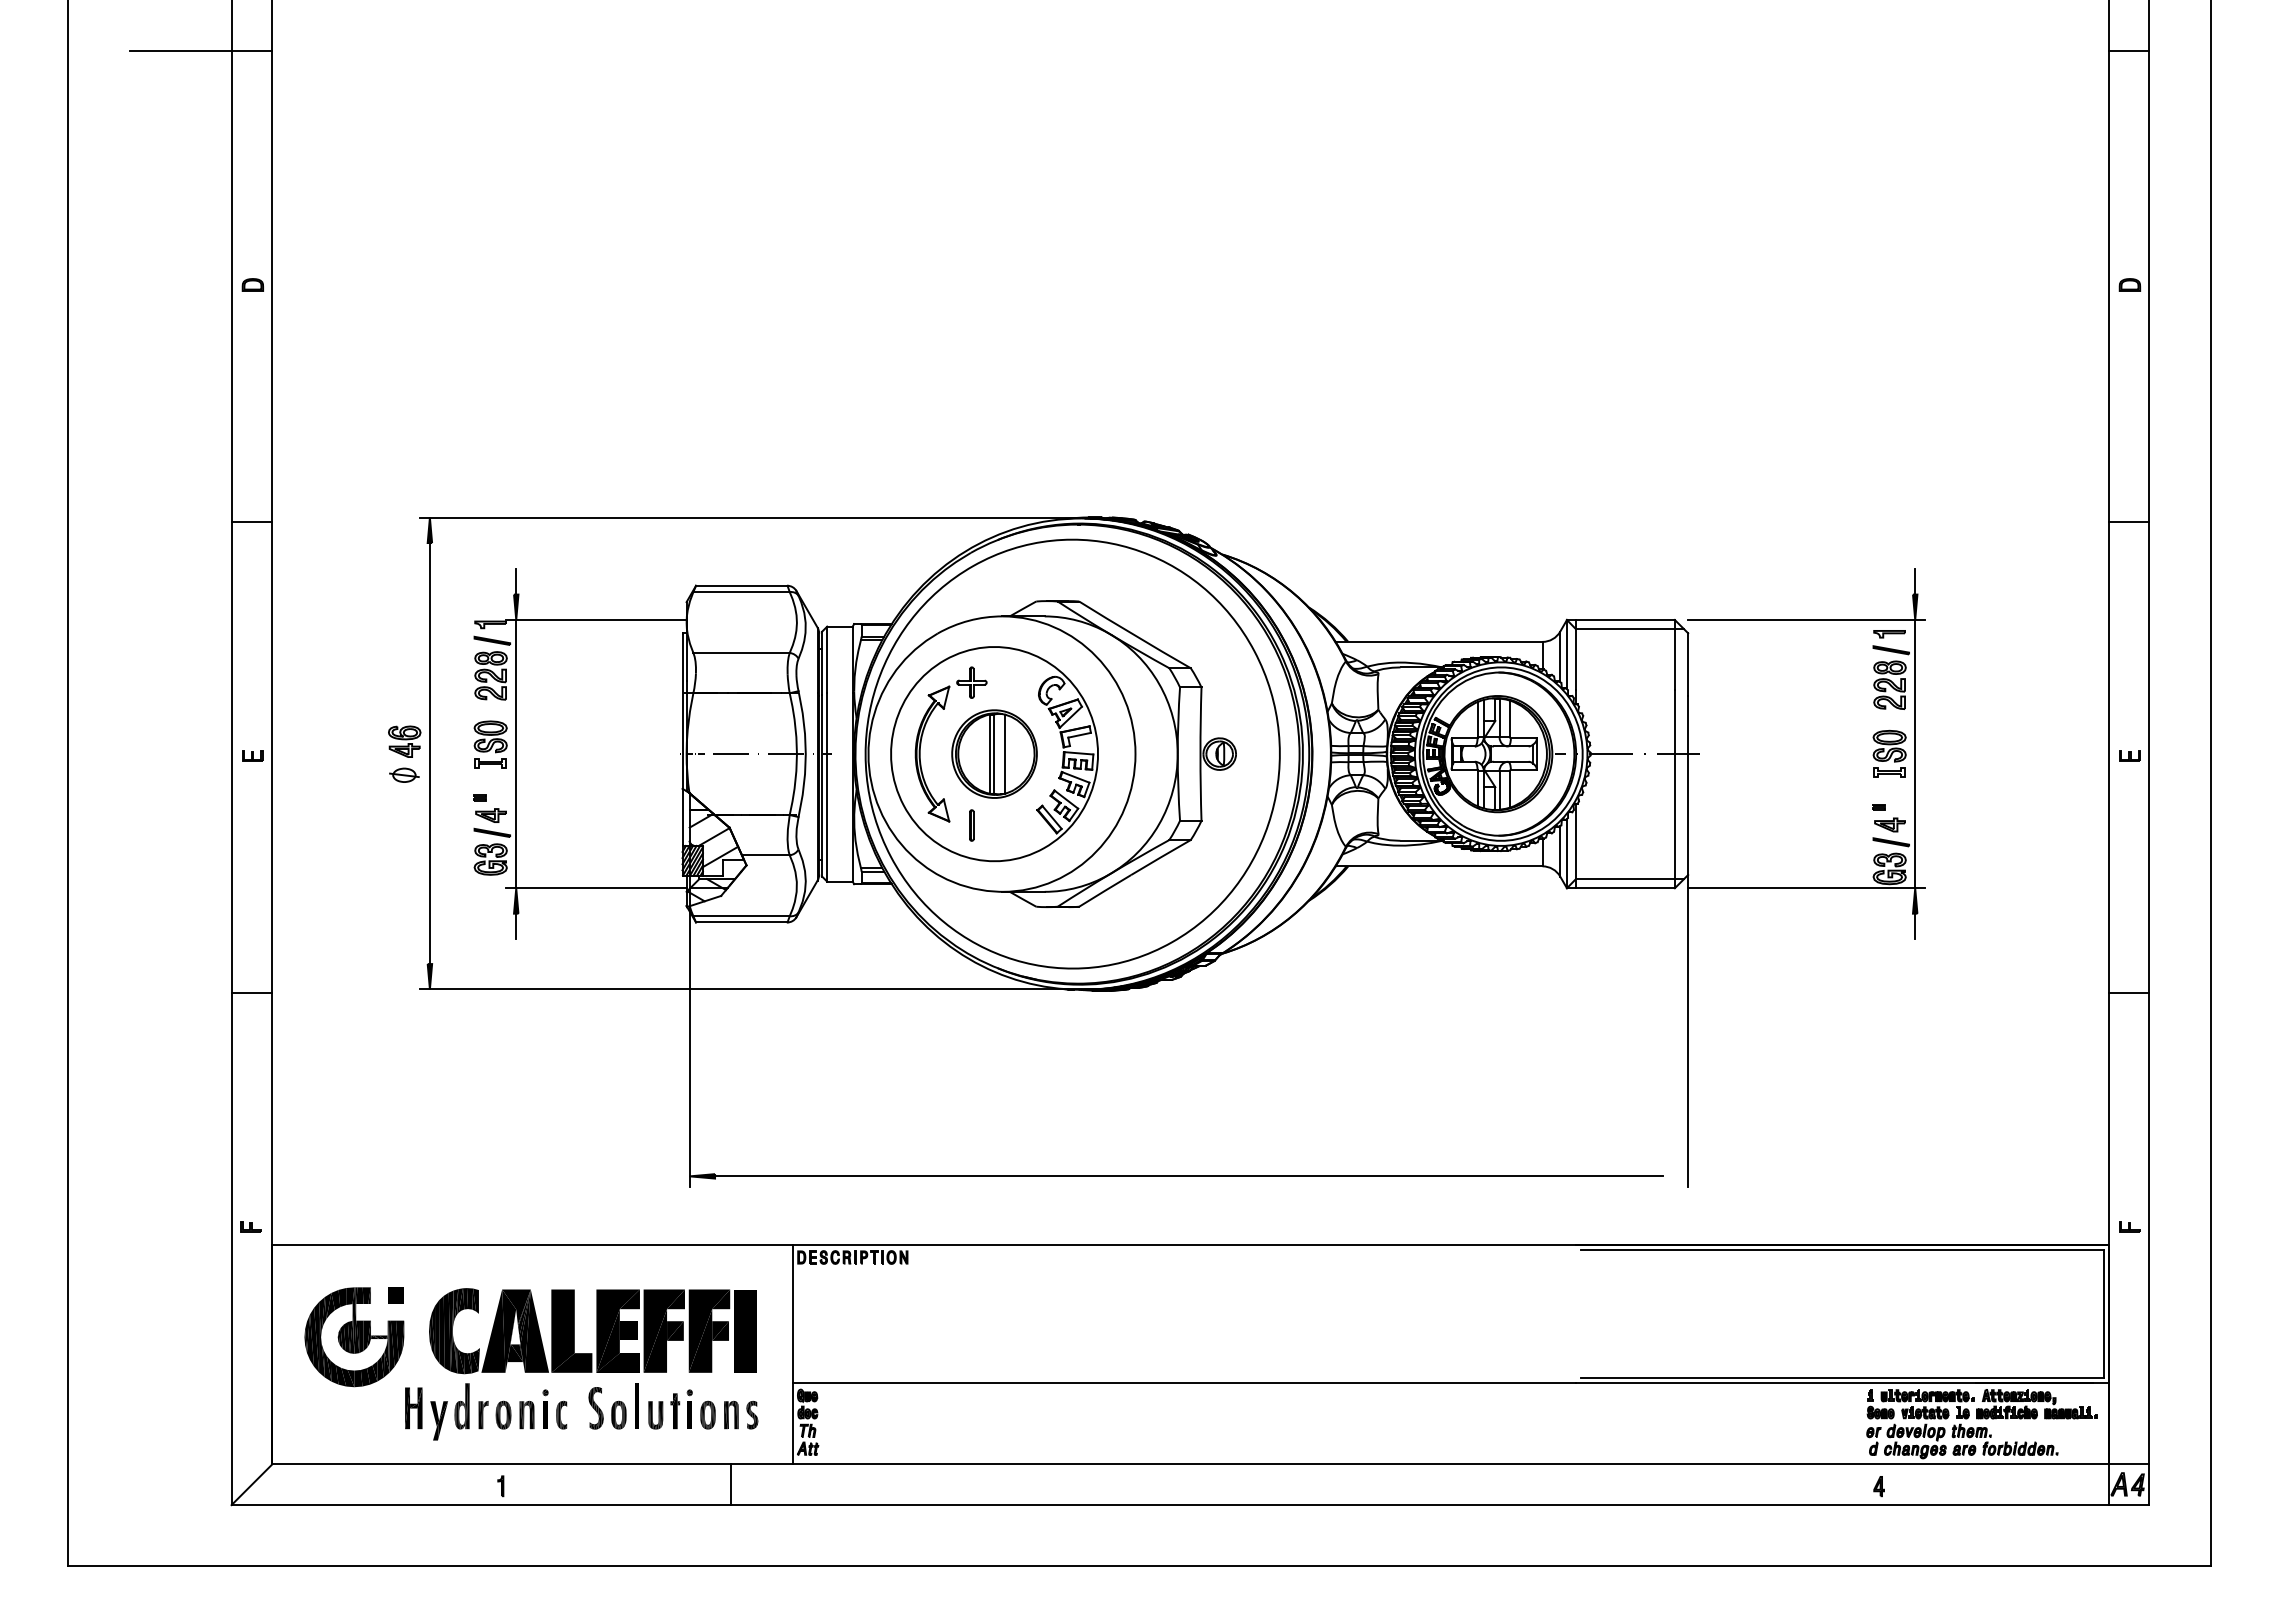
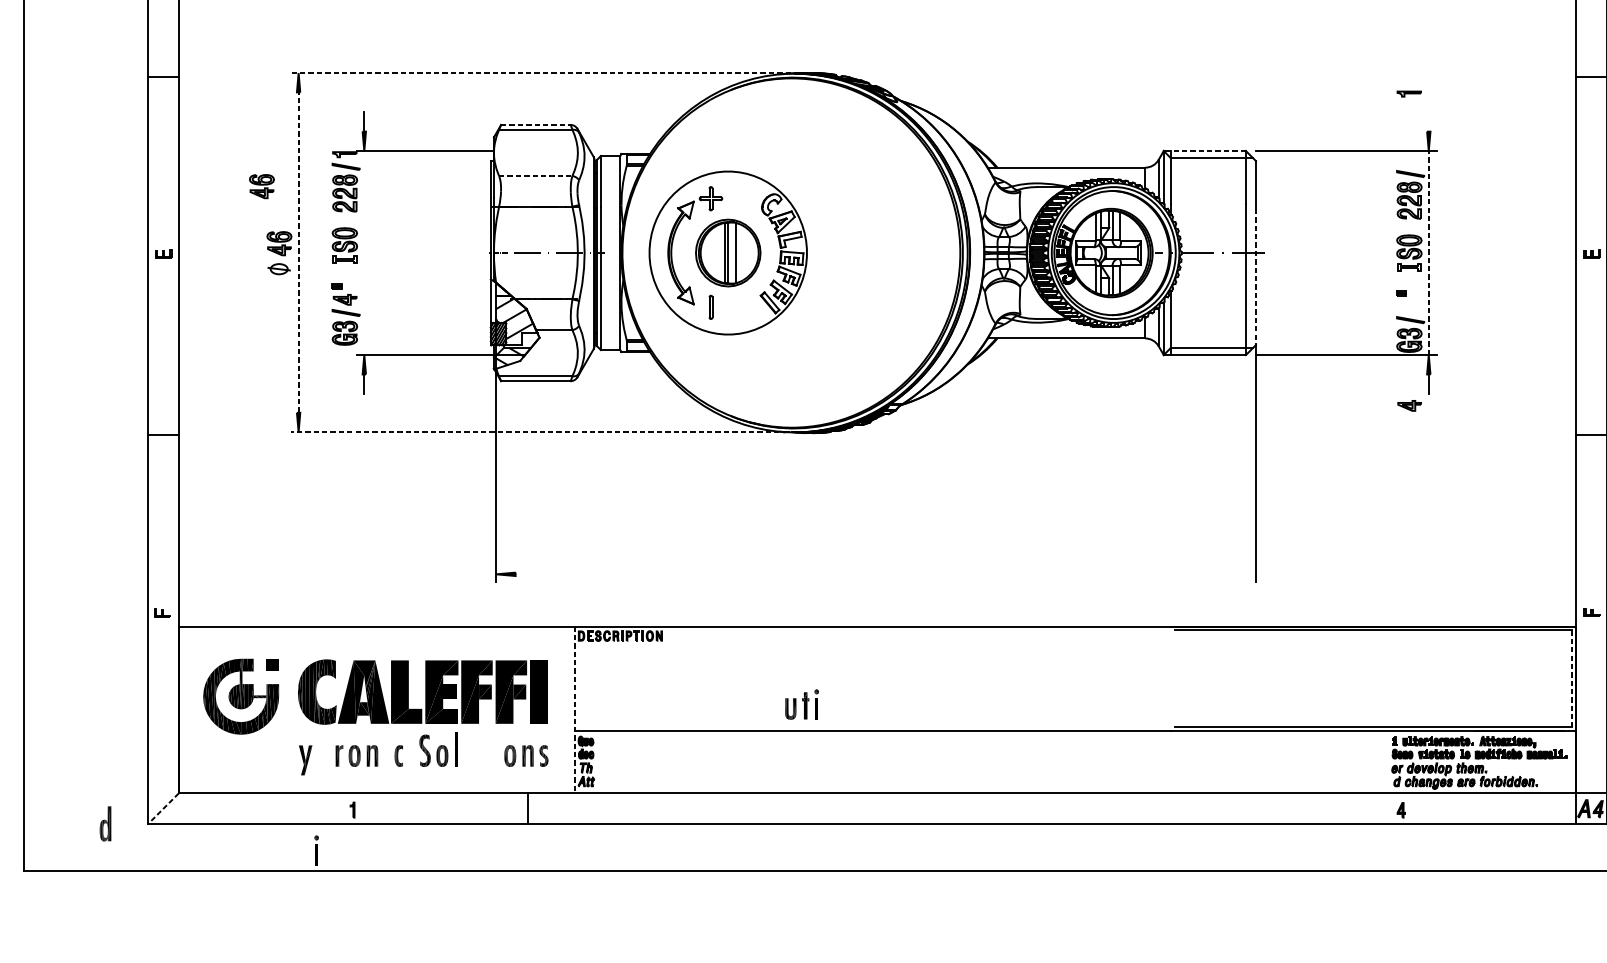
line: (764, 517) -> (553, 73), solid -> dashed
line: (1915, 581) -> (1429, 121), removed
line: (741, 585) -> (535, 124), solid -> dashed
line: (1620, 619) -> (1204, 150), solid -> dashed
part: (1889, 634) -> (1409, 94), moved
line: (742, 652) -> (536, 175), solid -> dashed
part: (381, 666) -> (261, 186), added
line: (429, 753) -> (298, 252), solid -> dashed
line: (516, 753) -> (364, 252), removed
part: (1072, 753) -> (787, 252), removed
line: (1915, 753) -> (1429, 252), solid -> dashed
line: (1688, 786) -> (1256, 277), solid -> dashed
part: (1889, 824) -> (1409, 405), moved
line: (773, 989) -> (560, 432), solid -> dashed
line: (1188, 1176) -> (875, 574), removed
line: (2103, 1313) -> (1572, 678), solid -> dashed
line: (792, 1354) -> (574, 709), solid -> dashed
part: (461, 1406) -> (105, 824), moved
part: (413, 1408) -> (286, 750), removed
part: (545, 1408) -> (316, 849), moved
part: (670, 1409) -> (802, 704), moved
line: (251, 1484) -> (162, 808), solid -> dashed

